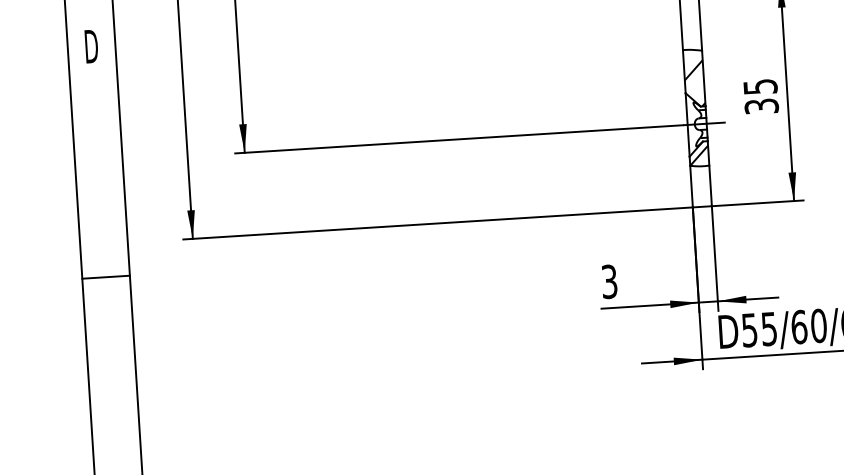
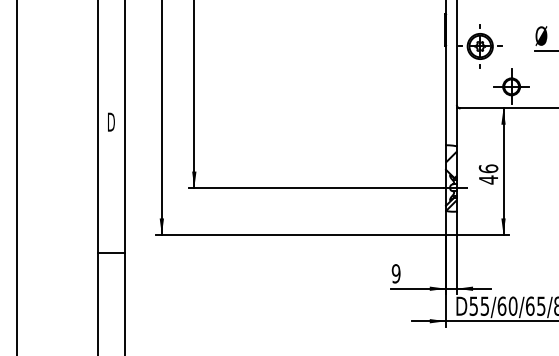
text: (760, 96) -> (488, 174), 35 -> 46
text: (608, 281) -> (395, 273), 3 -> 9

